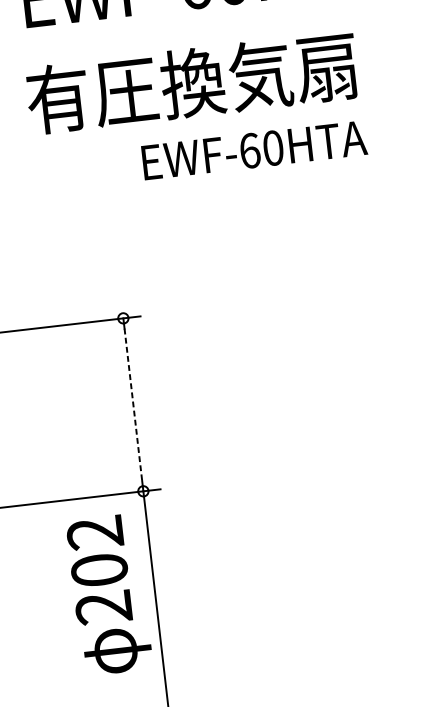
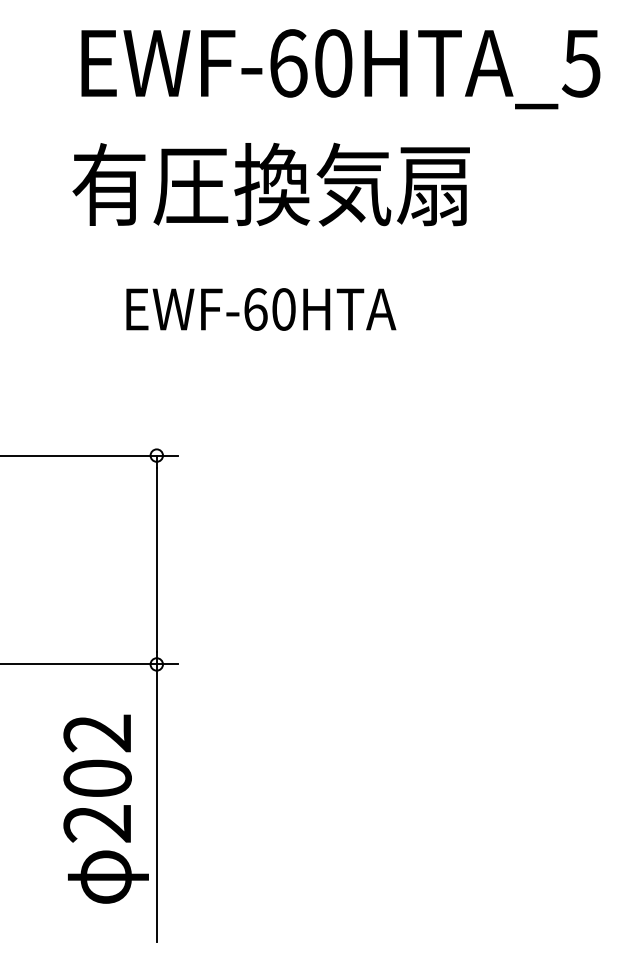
text: (254, 150) -> (261, 309), moved
line: (133, 405) -> (156, 560), dashed -> solid
text: (108, 594) -> (105, 808), moved

